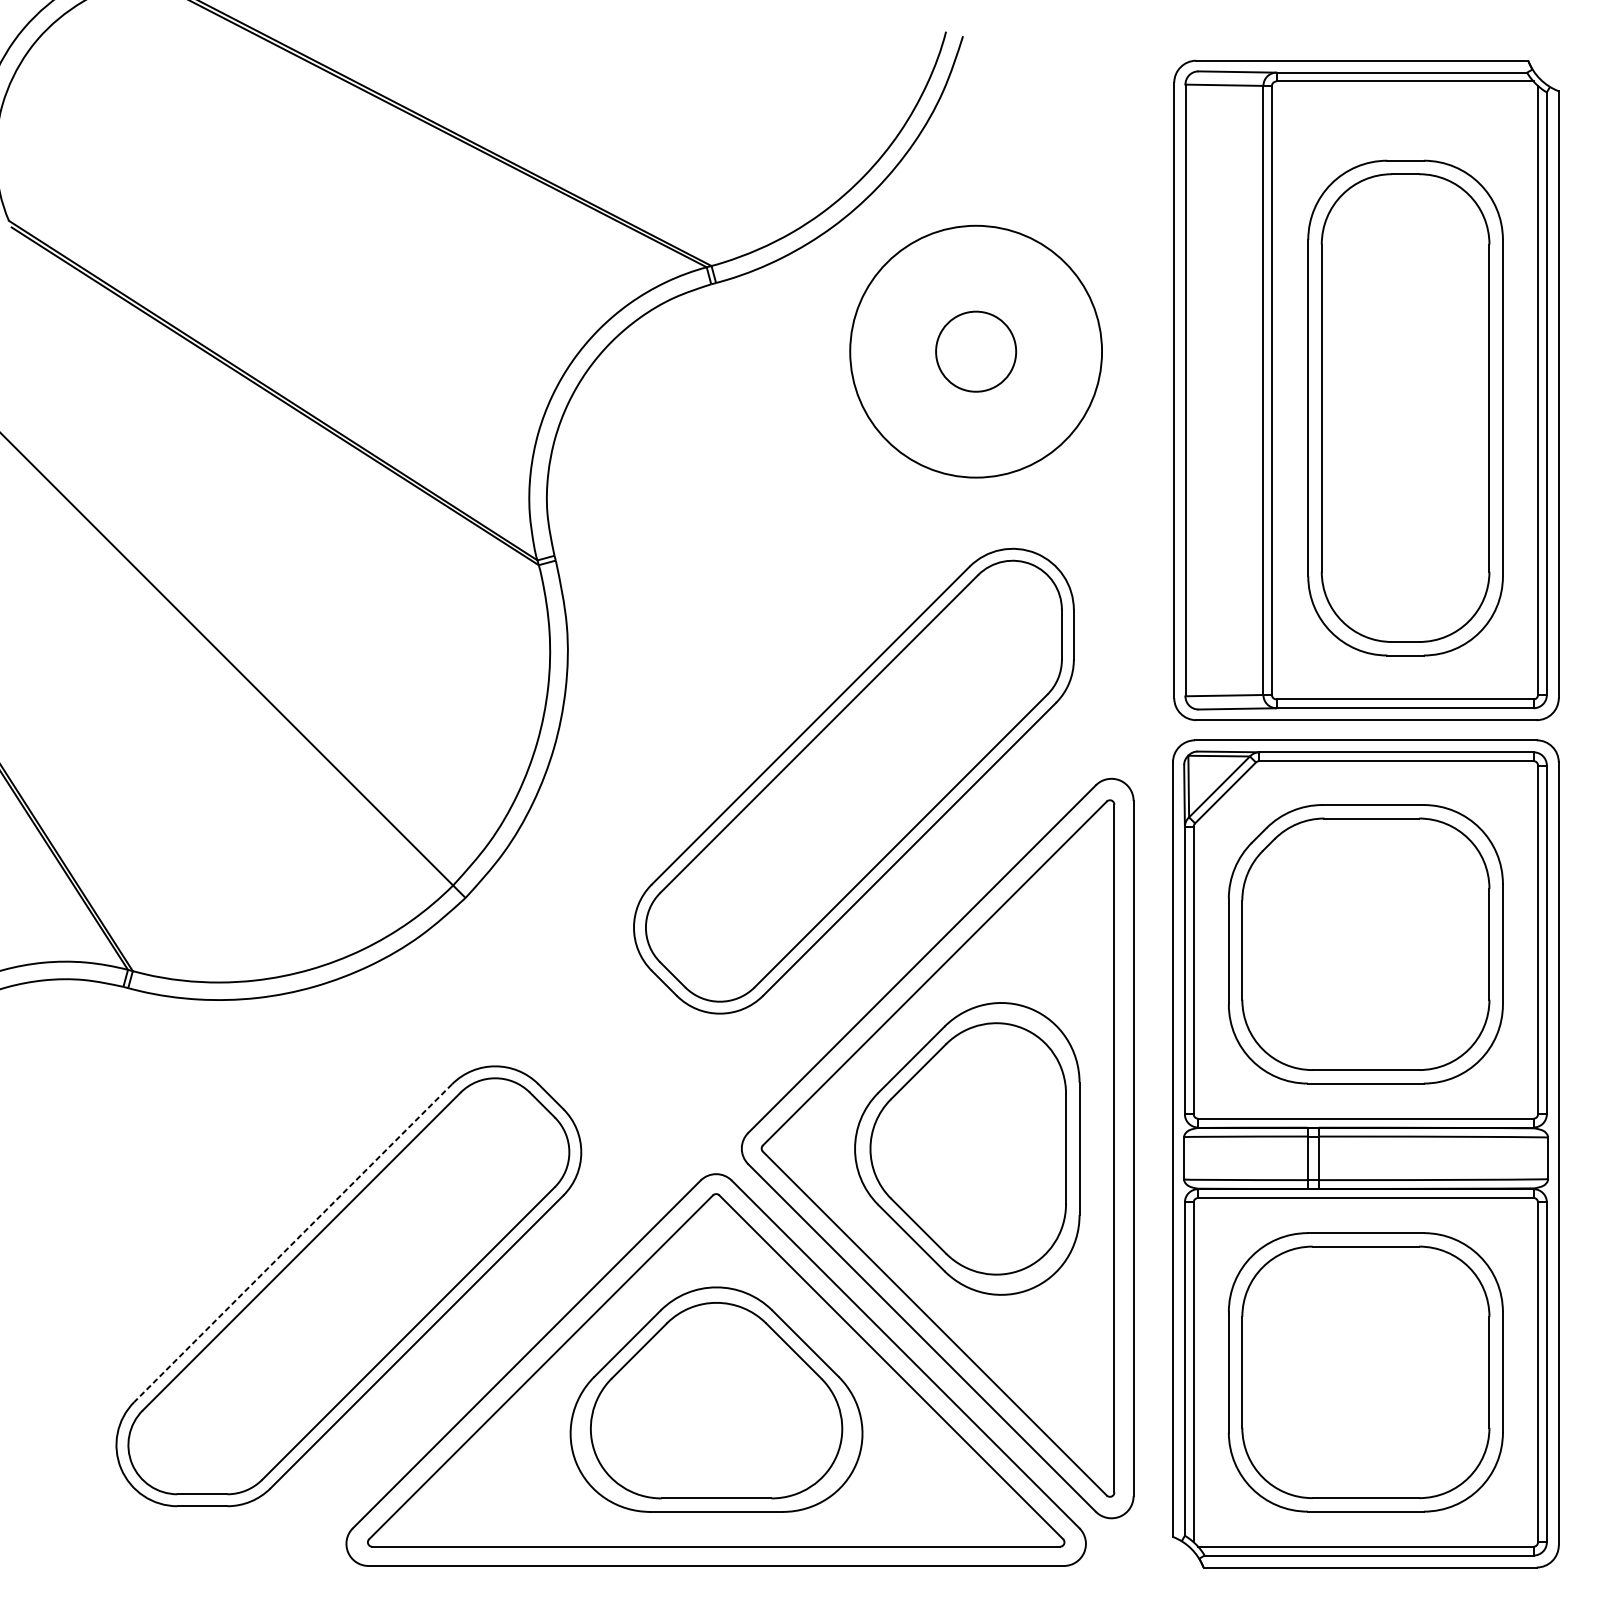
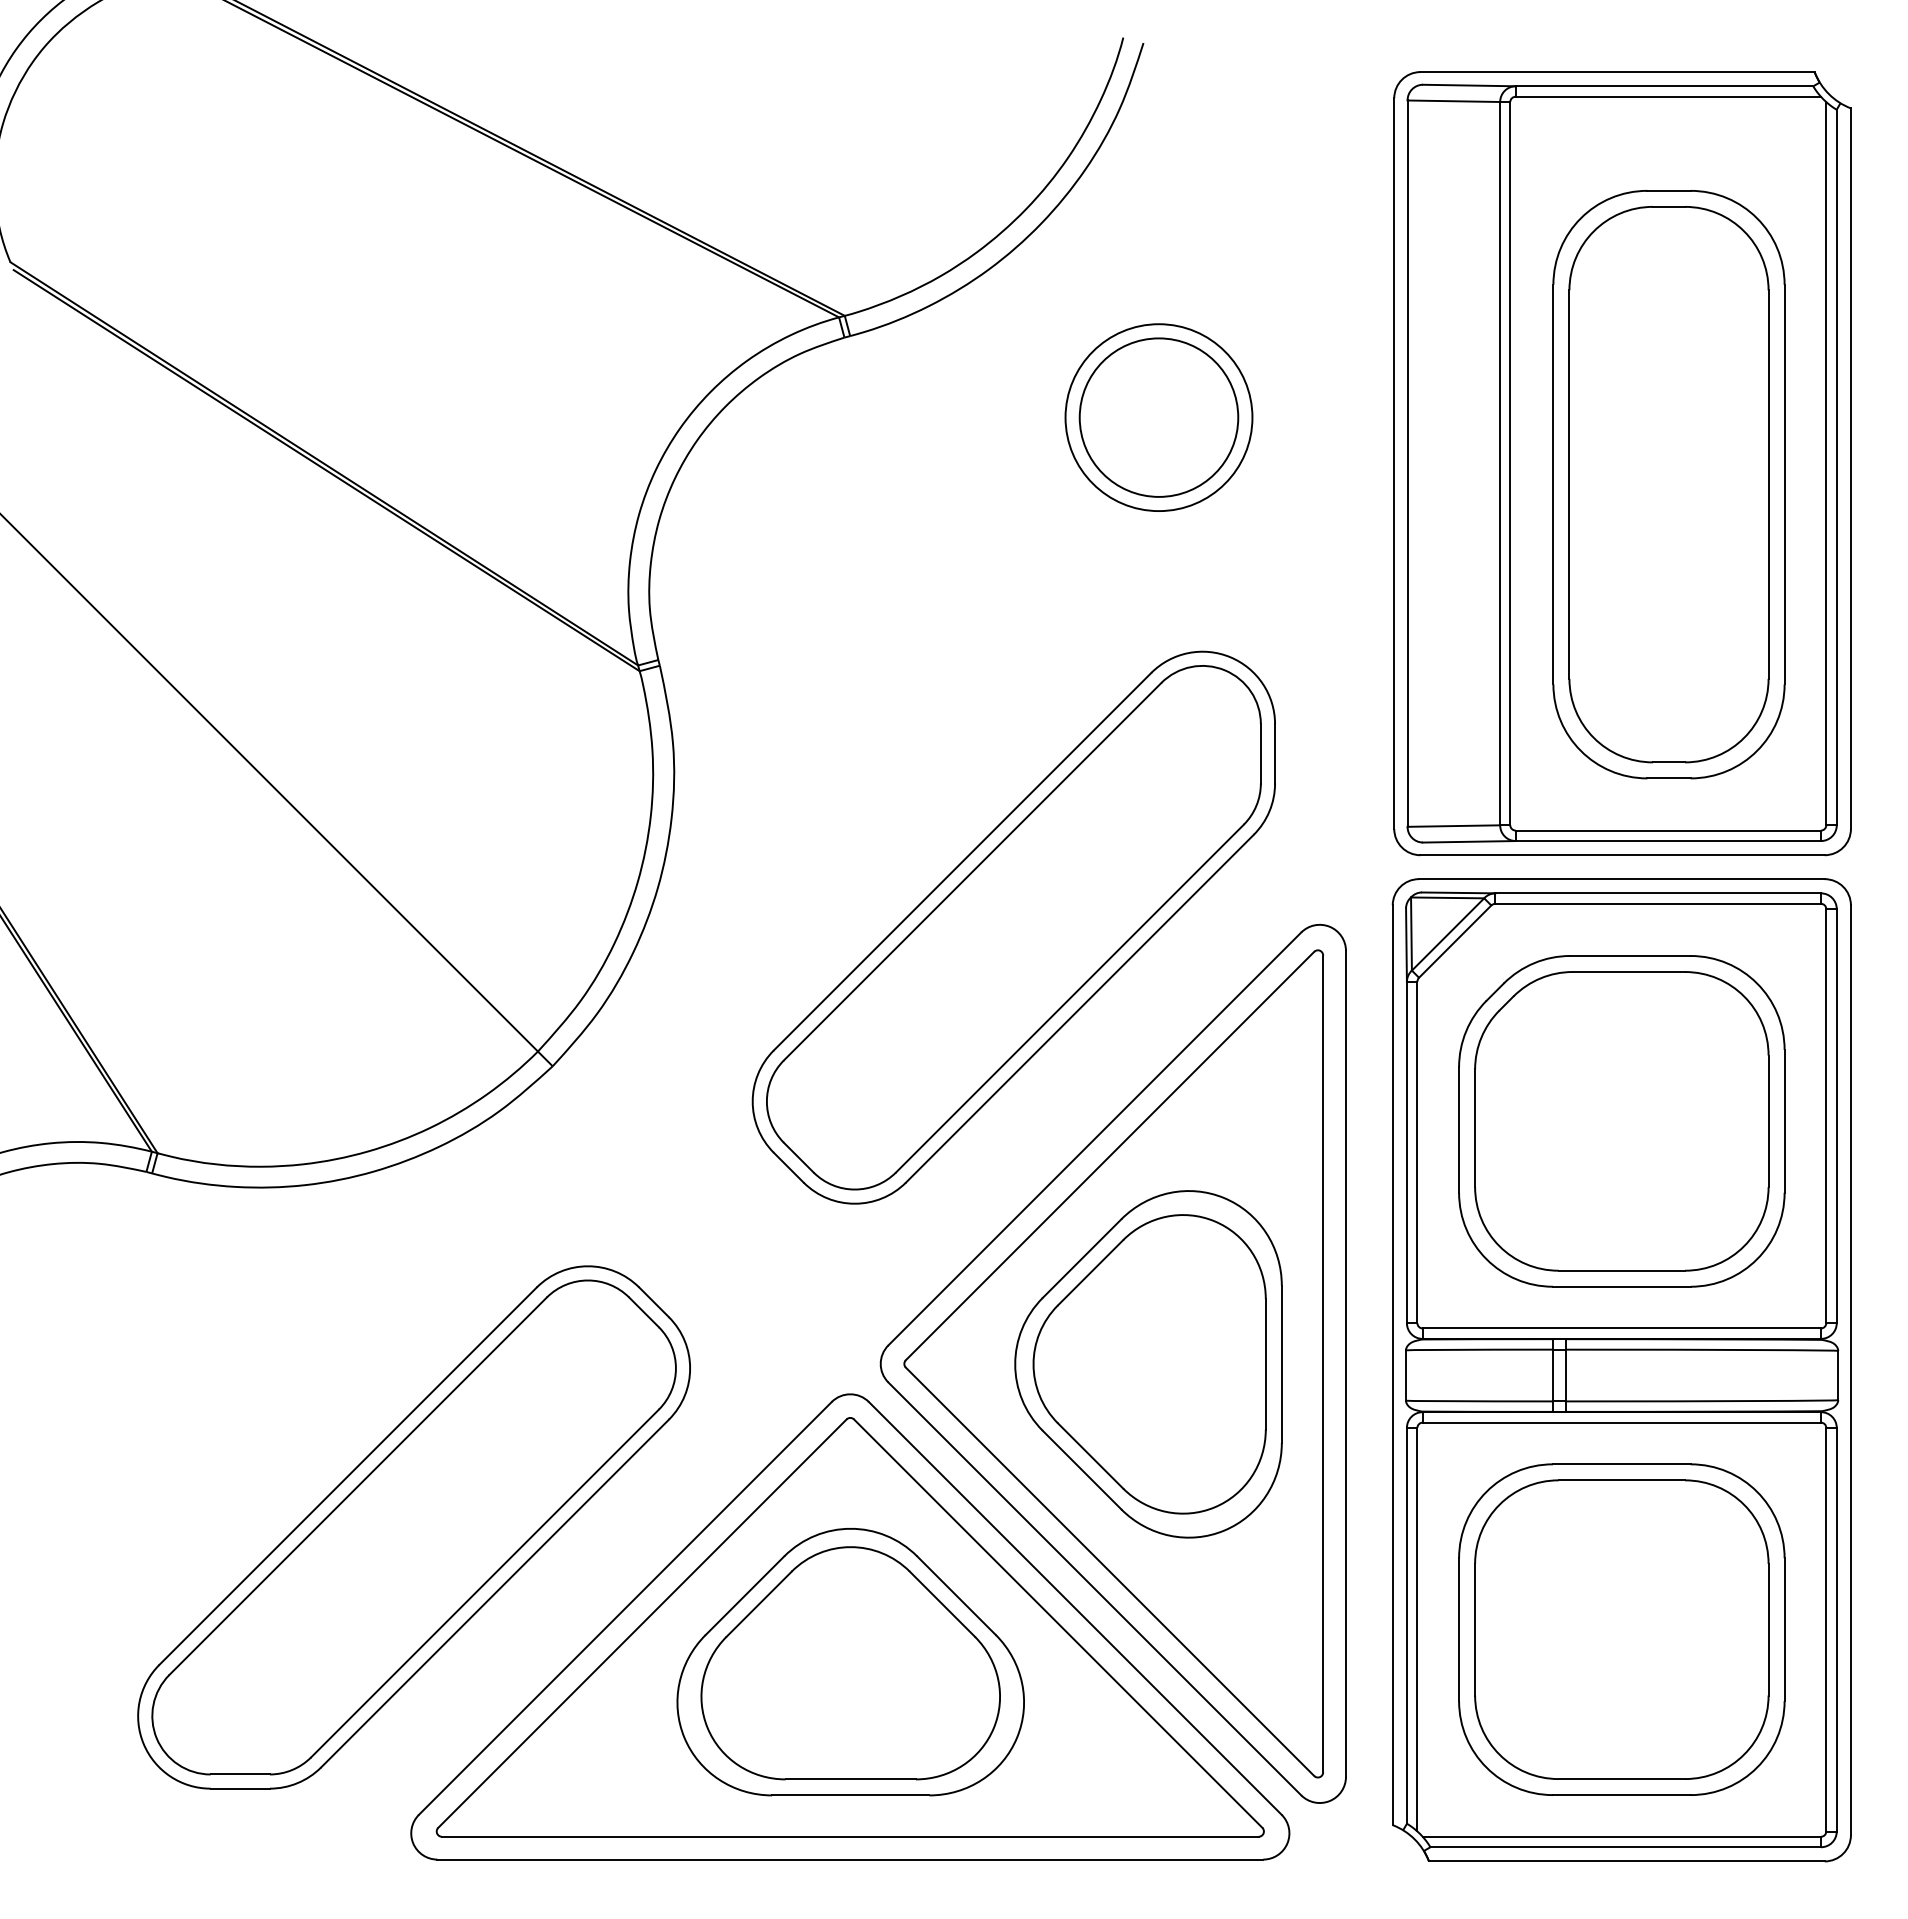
circle: (975, 351) -> (1158, 417), size x0.62
circle: (975, 351) -> (1158, 417), size x1.67
line: (293, 1243) -> (348, 1476), dashed -> solid

